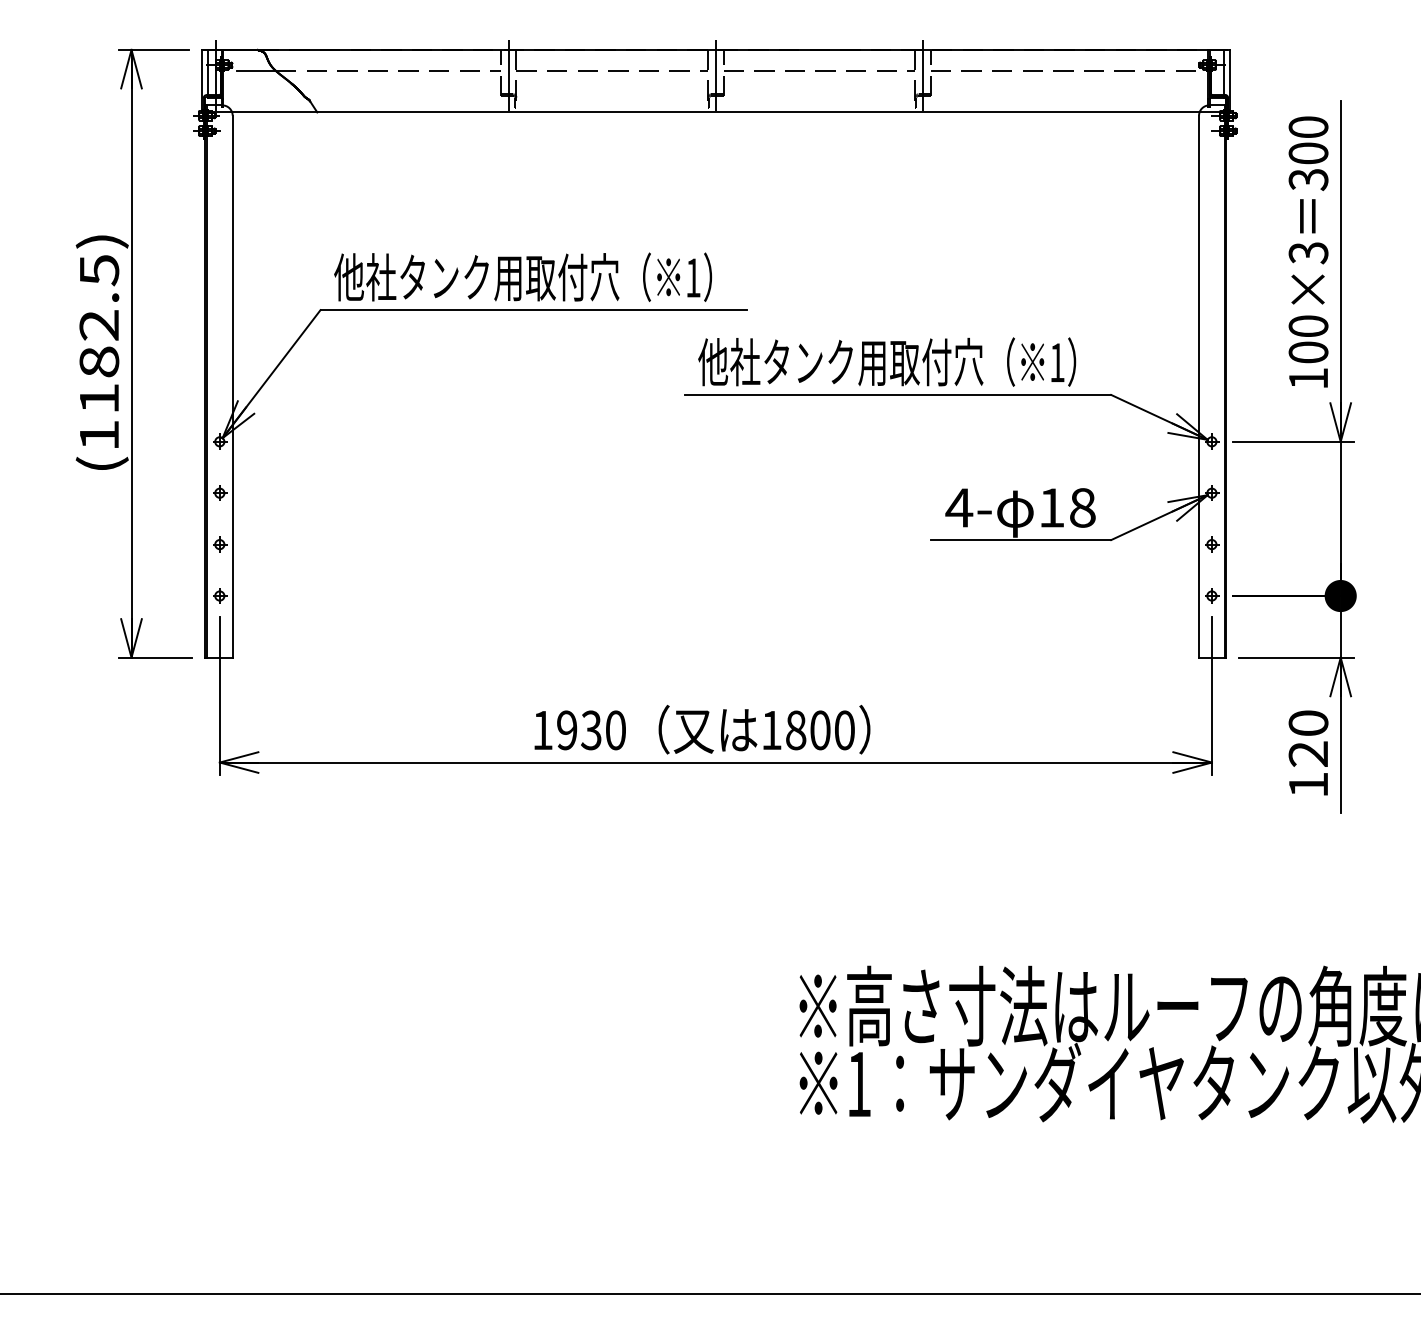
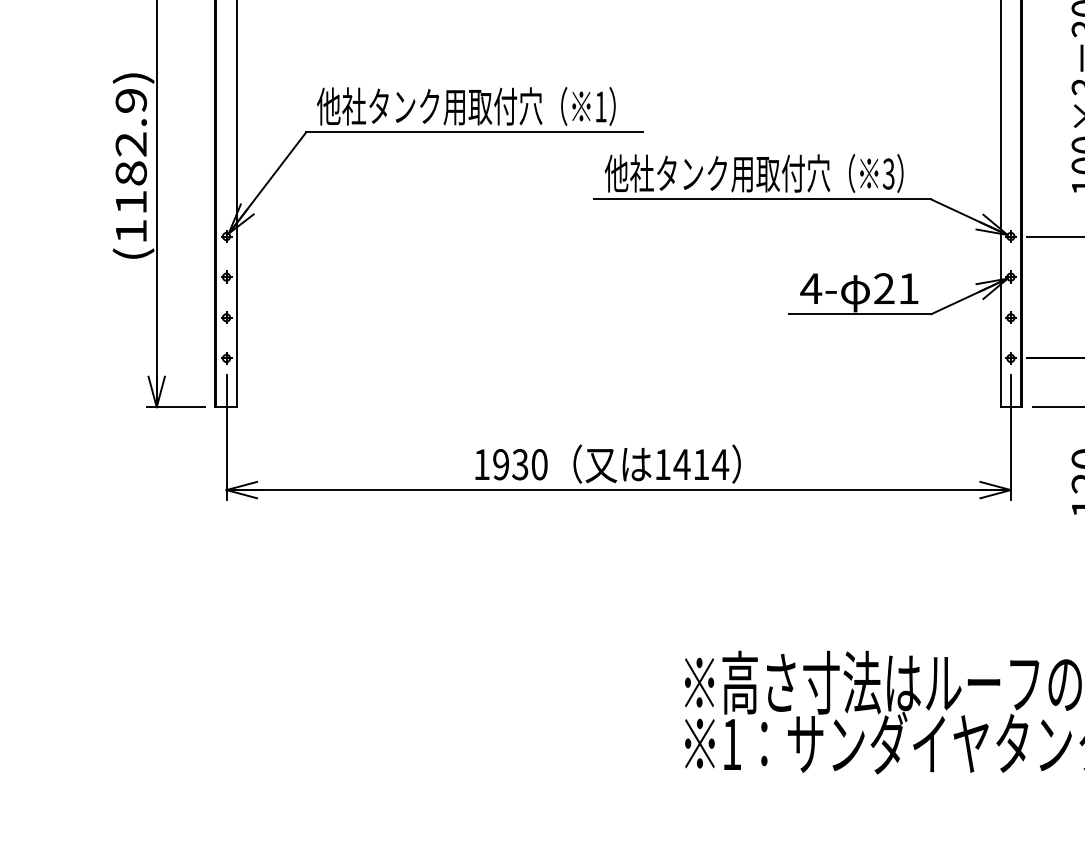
text: (99, 270) -> (131, 101), (1182.5) -> (1182.9)
text: (1056, 362) -> (888, 173), 1 -> 3
text: (1067, 507) -> (896, 288), 18 -> 21
text: (820, 730) -> (701, 464), 1800 -> 1414

